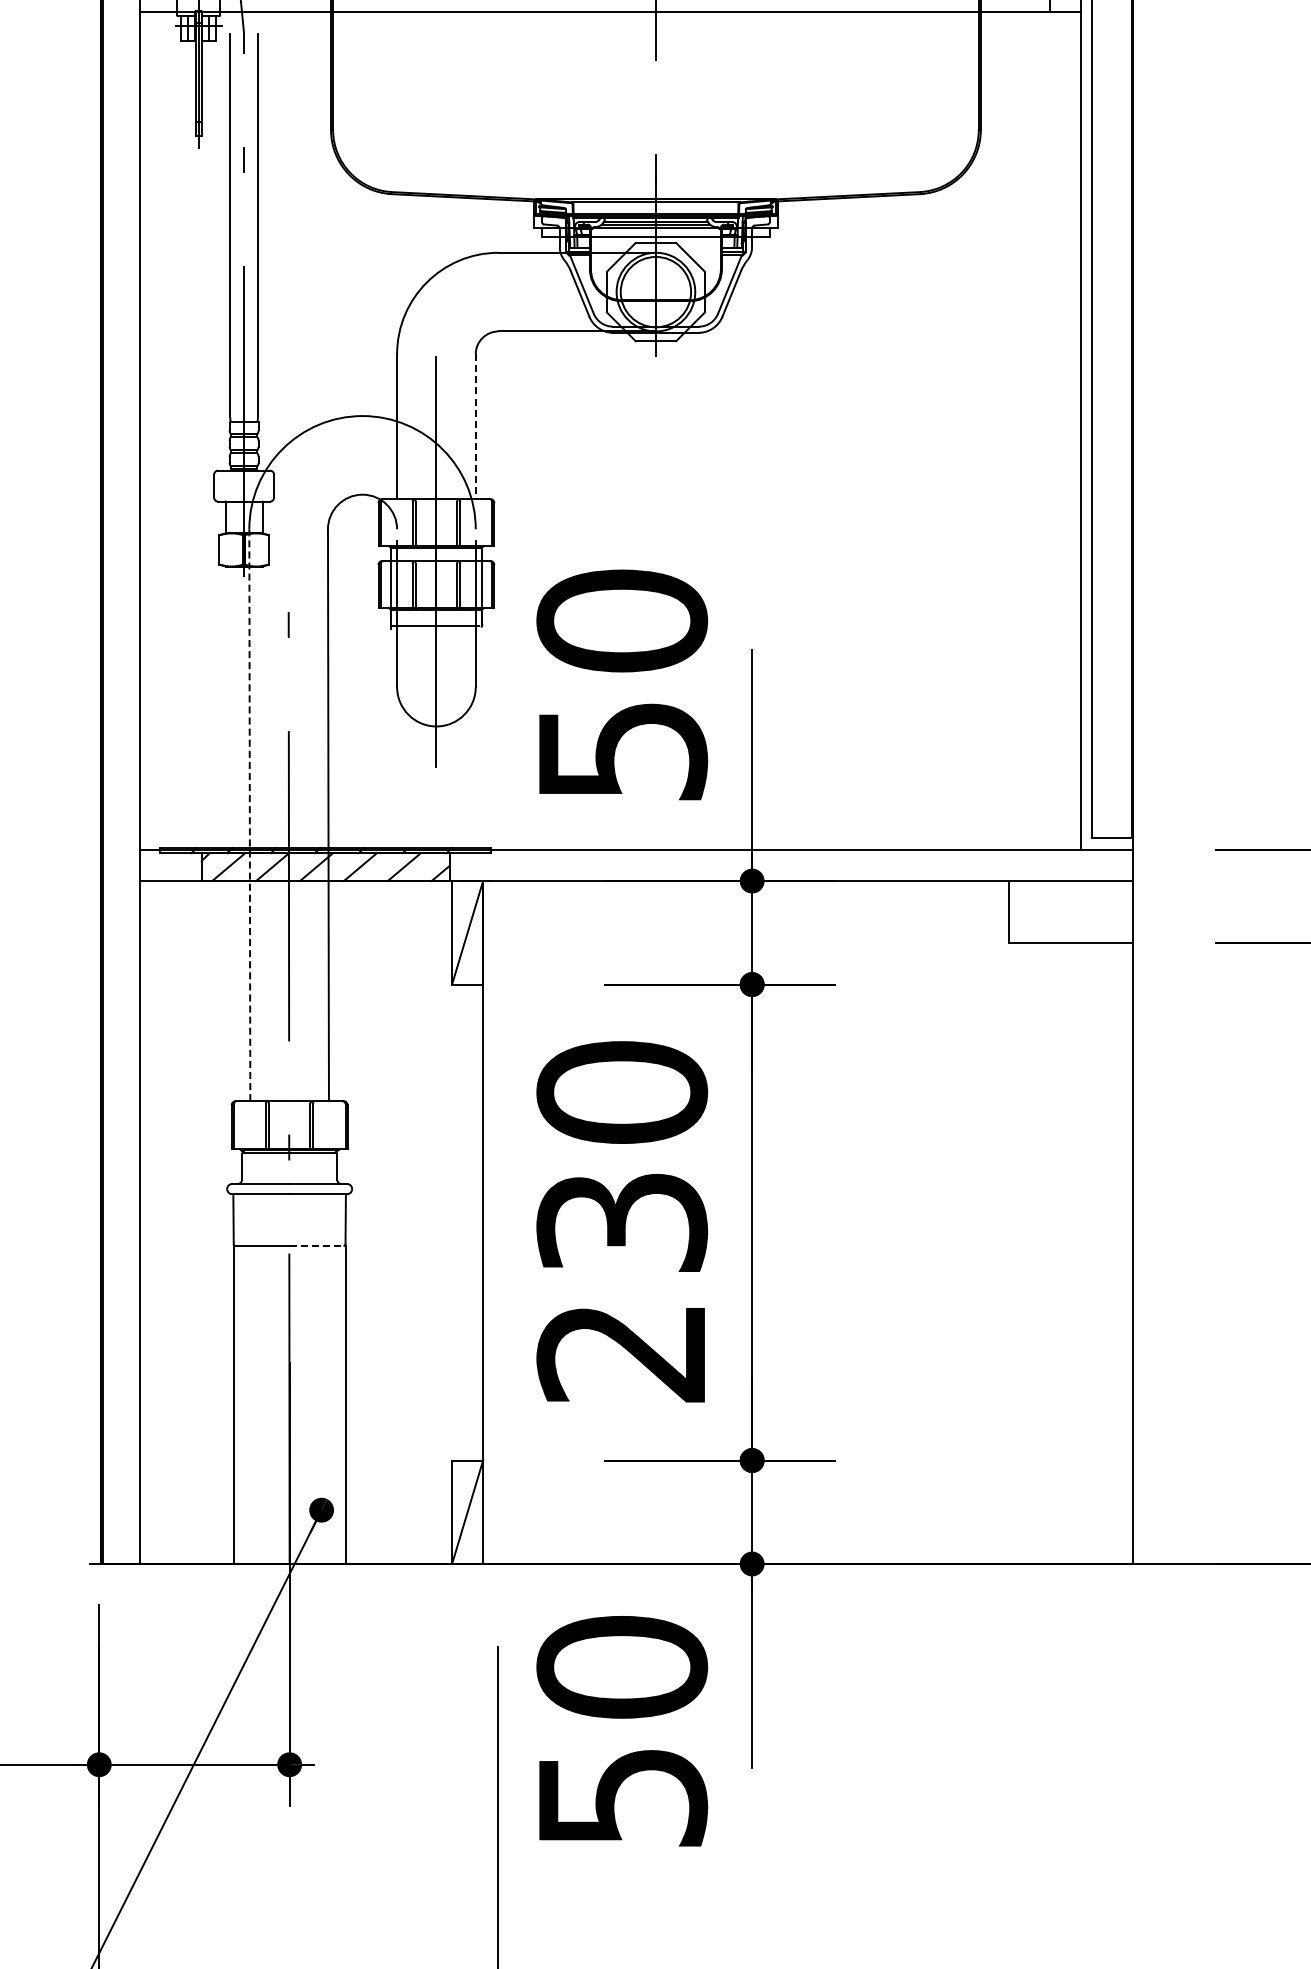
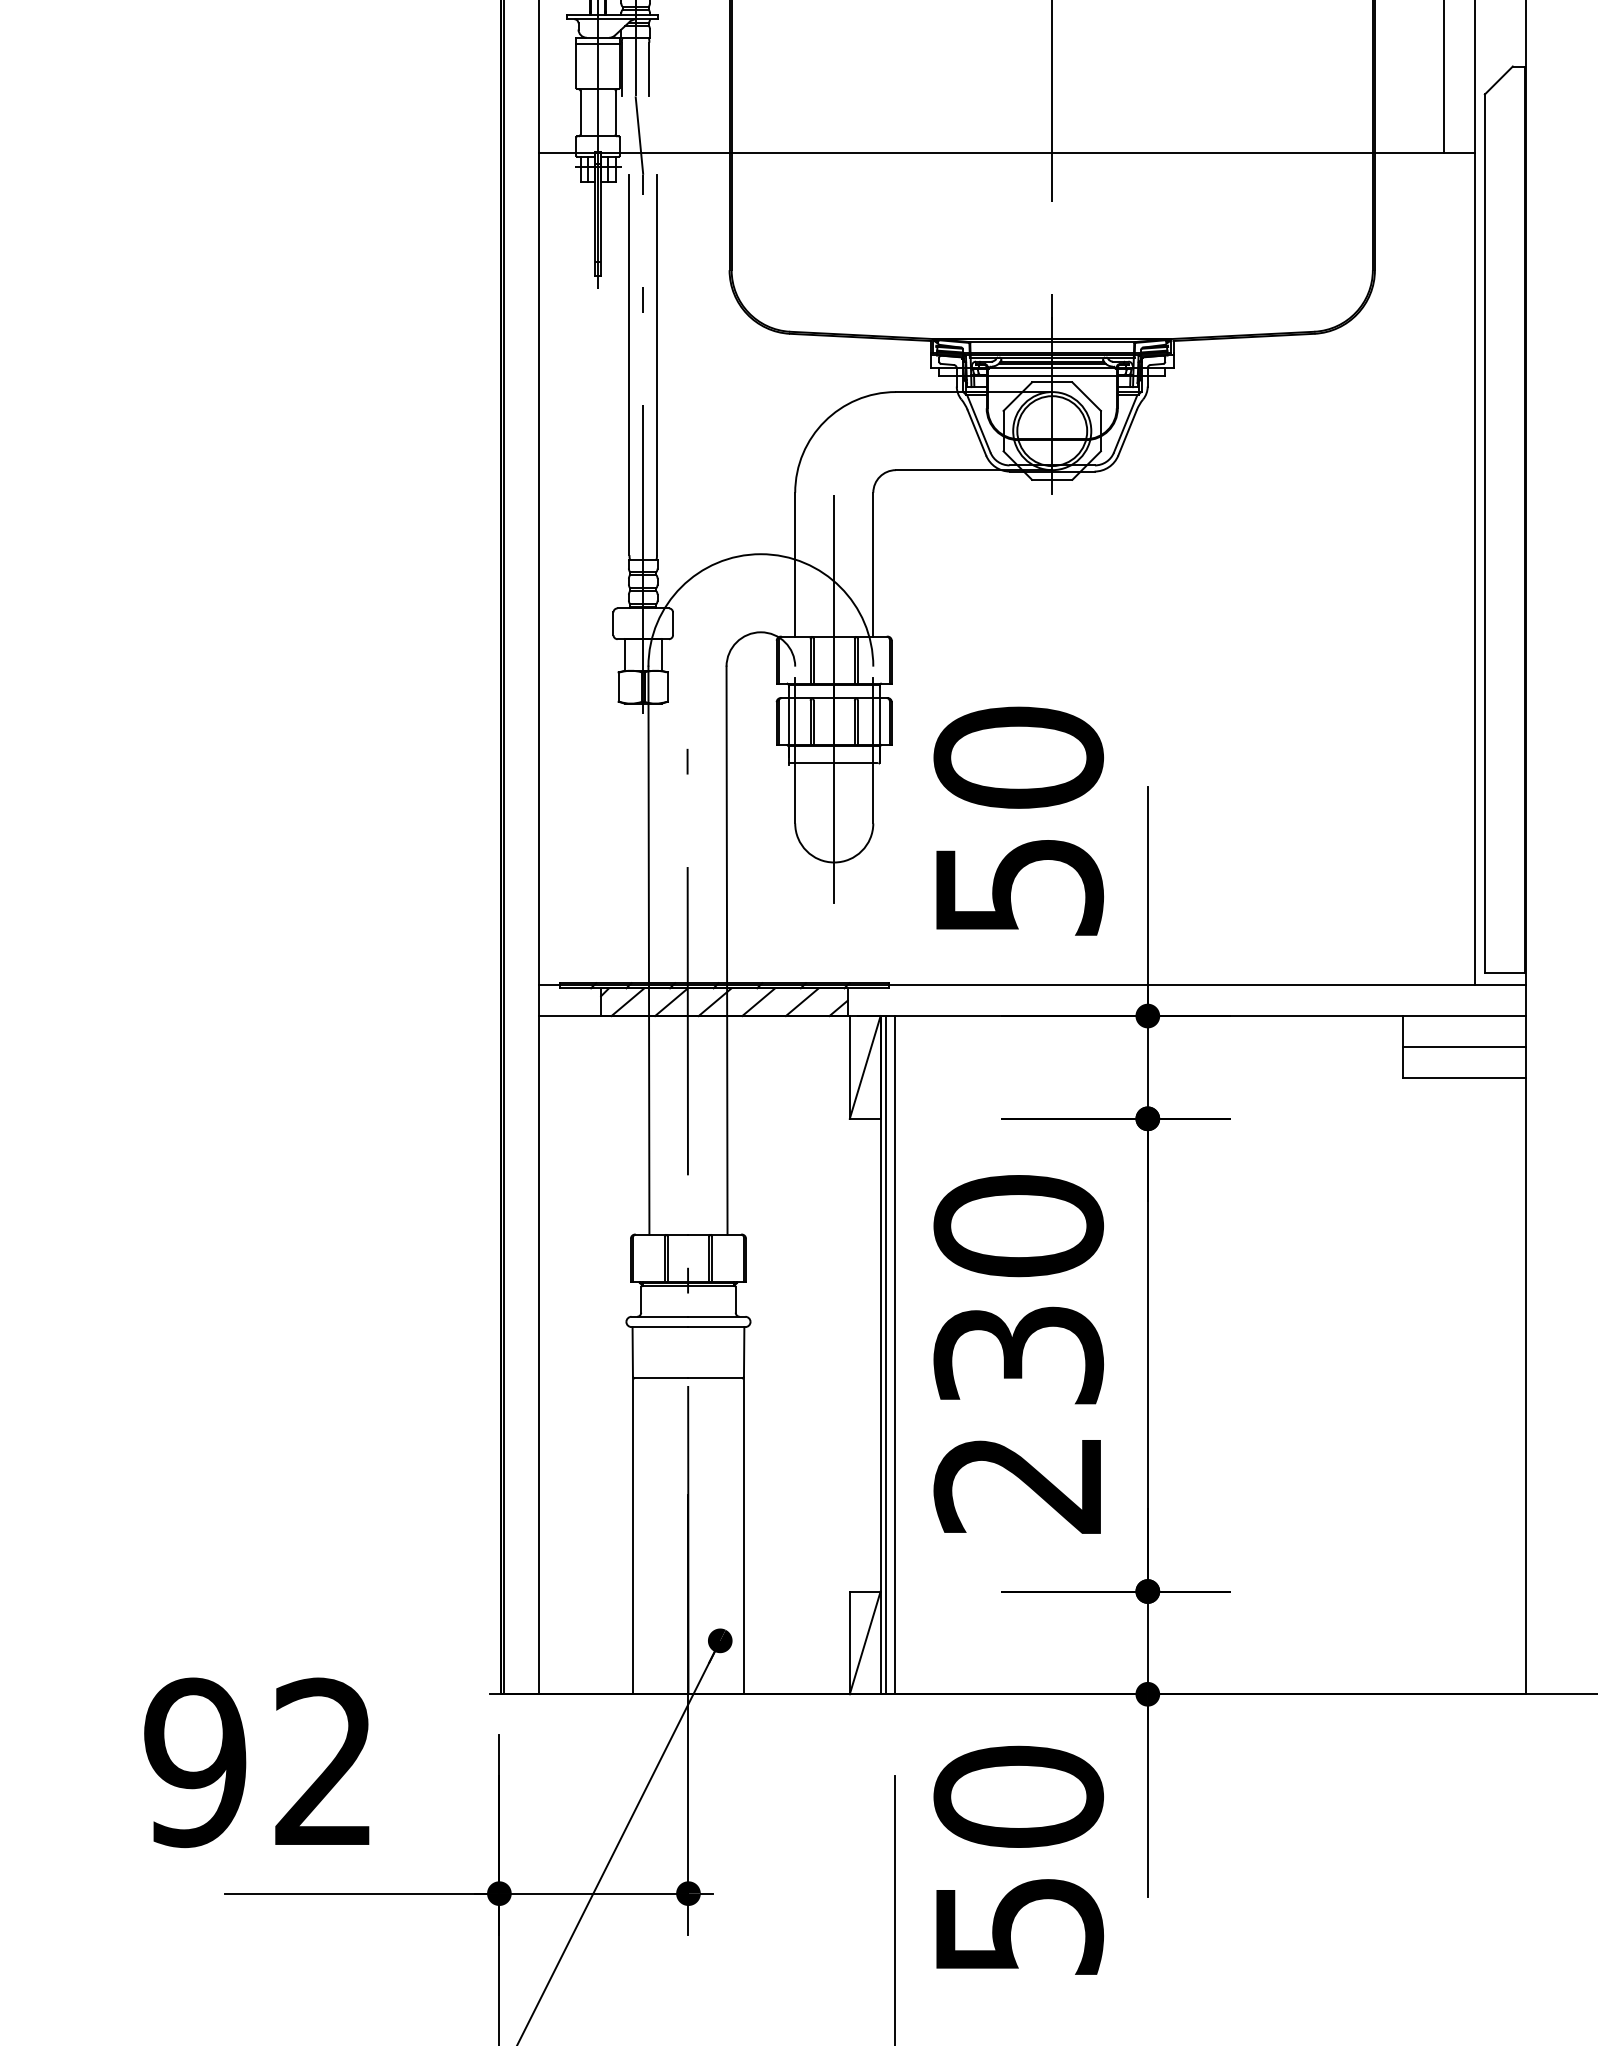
line: (475, 426) -> (873, 564), dashed -> solid
line: (249, 815) -> (648, 950), dashed -> solid
line: (1070, 911) -> (1463, 1046), added
line: (489, 1222) -> (886, 1355), added
line: (498, 1222) -> (895, 1355), added
line: (316, 1246) -> (715, 1378), dashed -> solid

